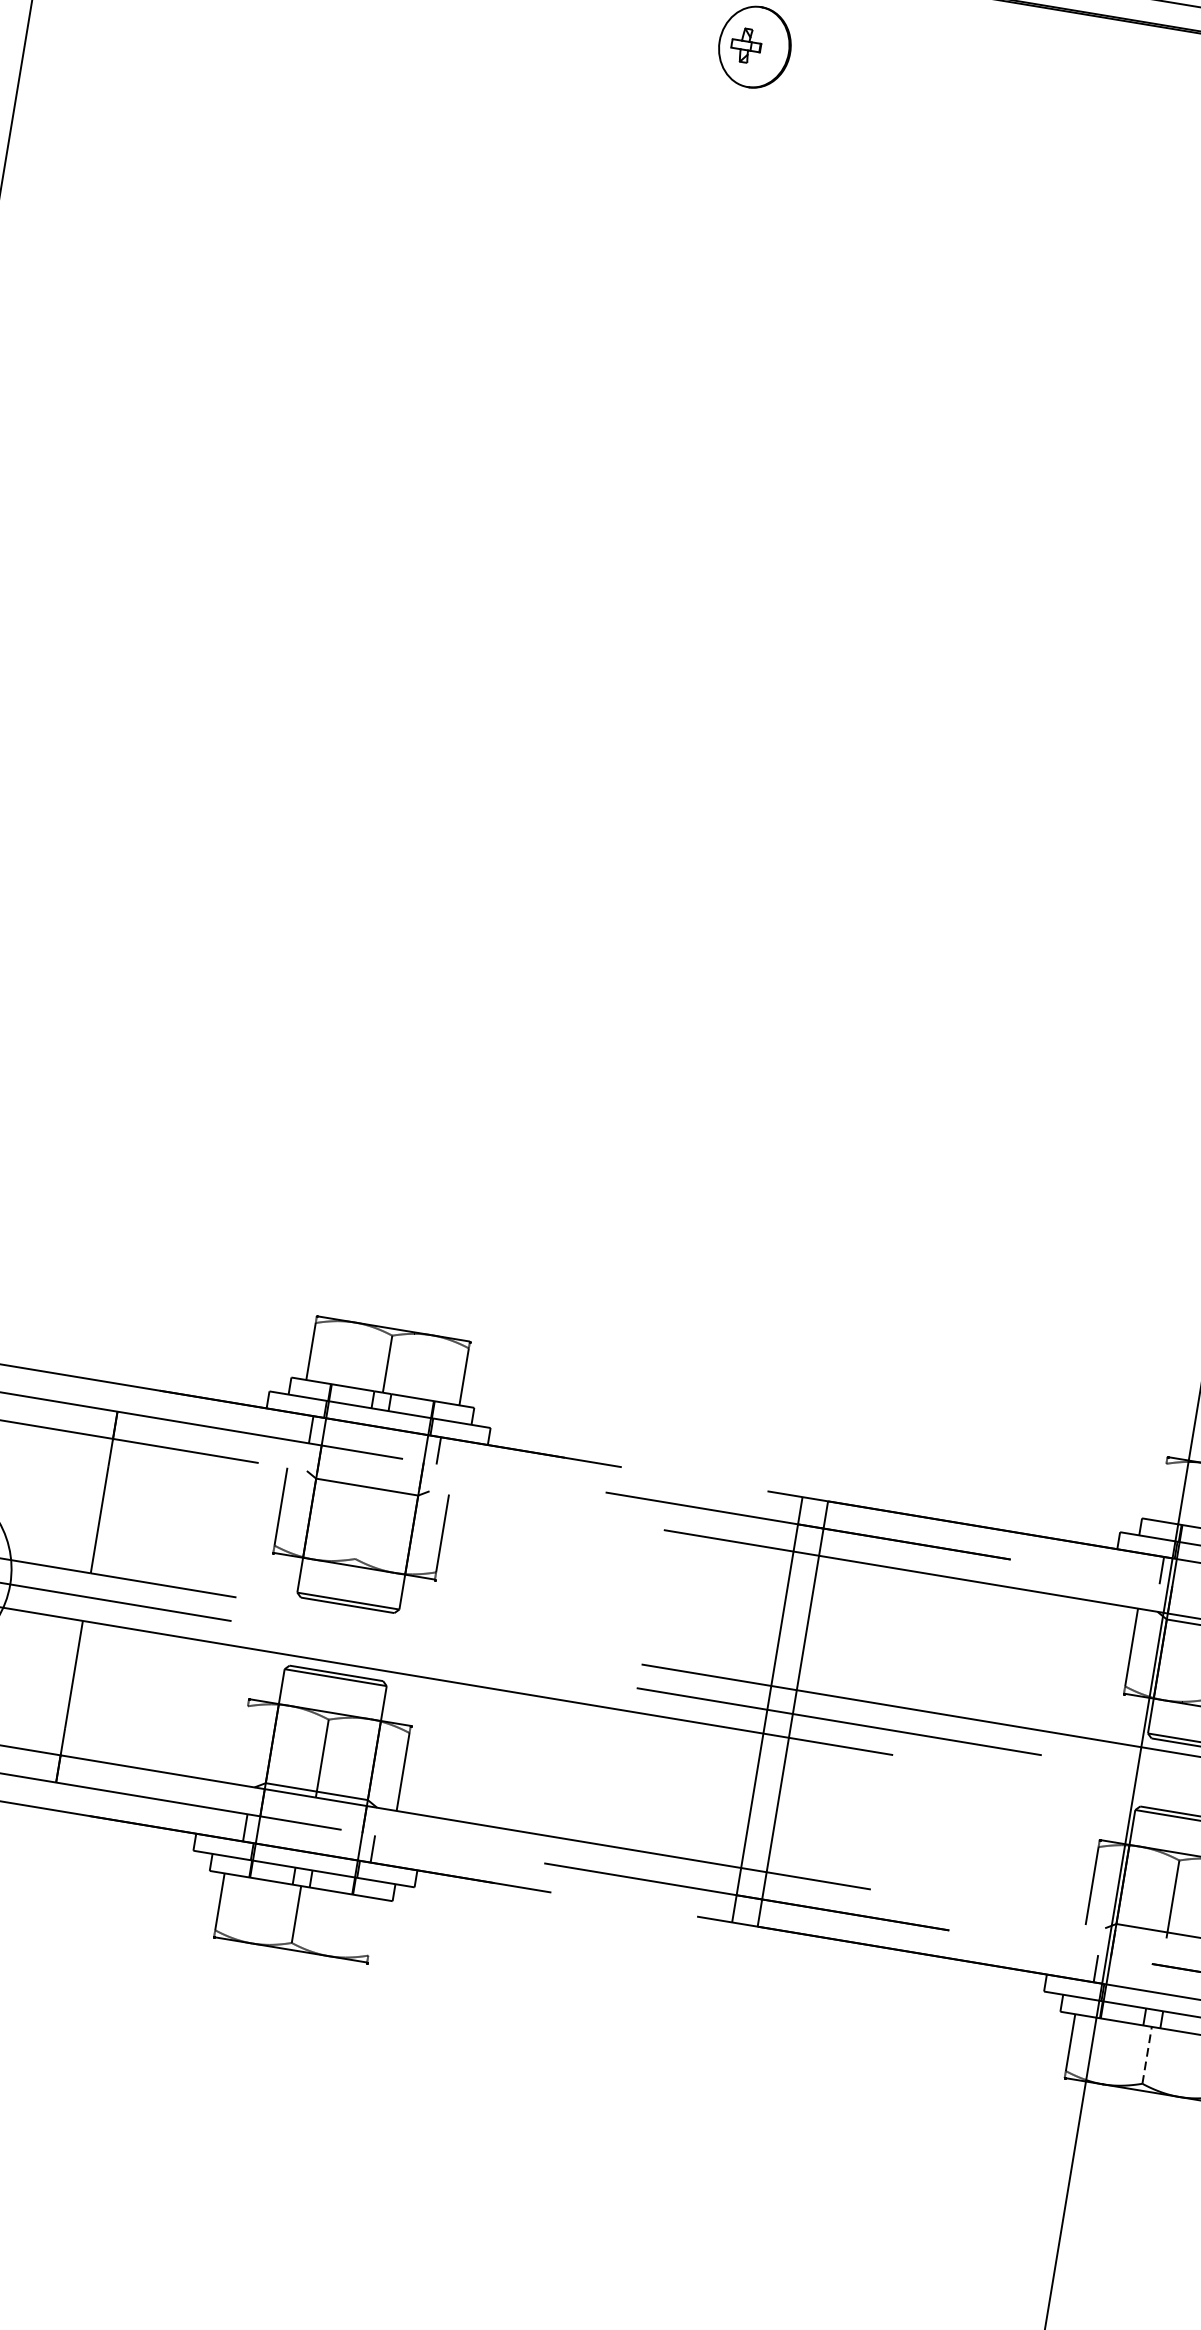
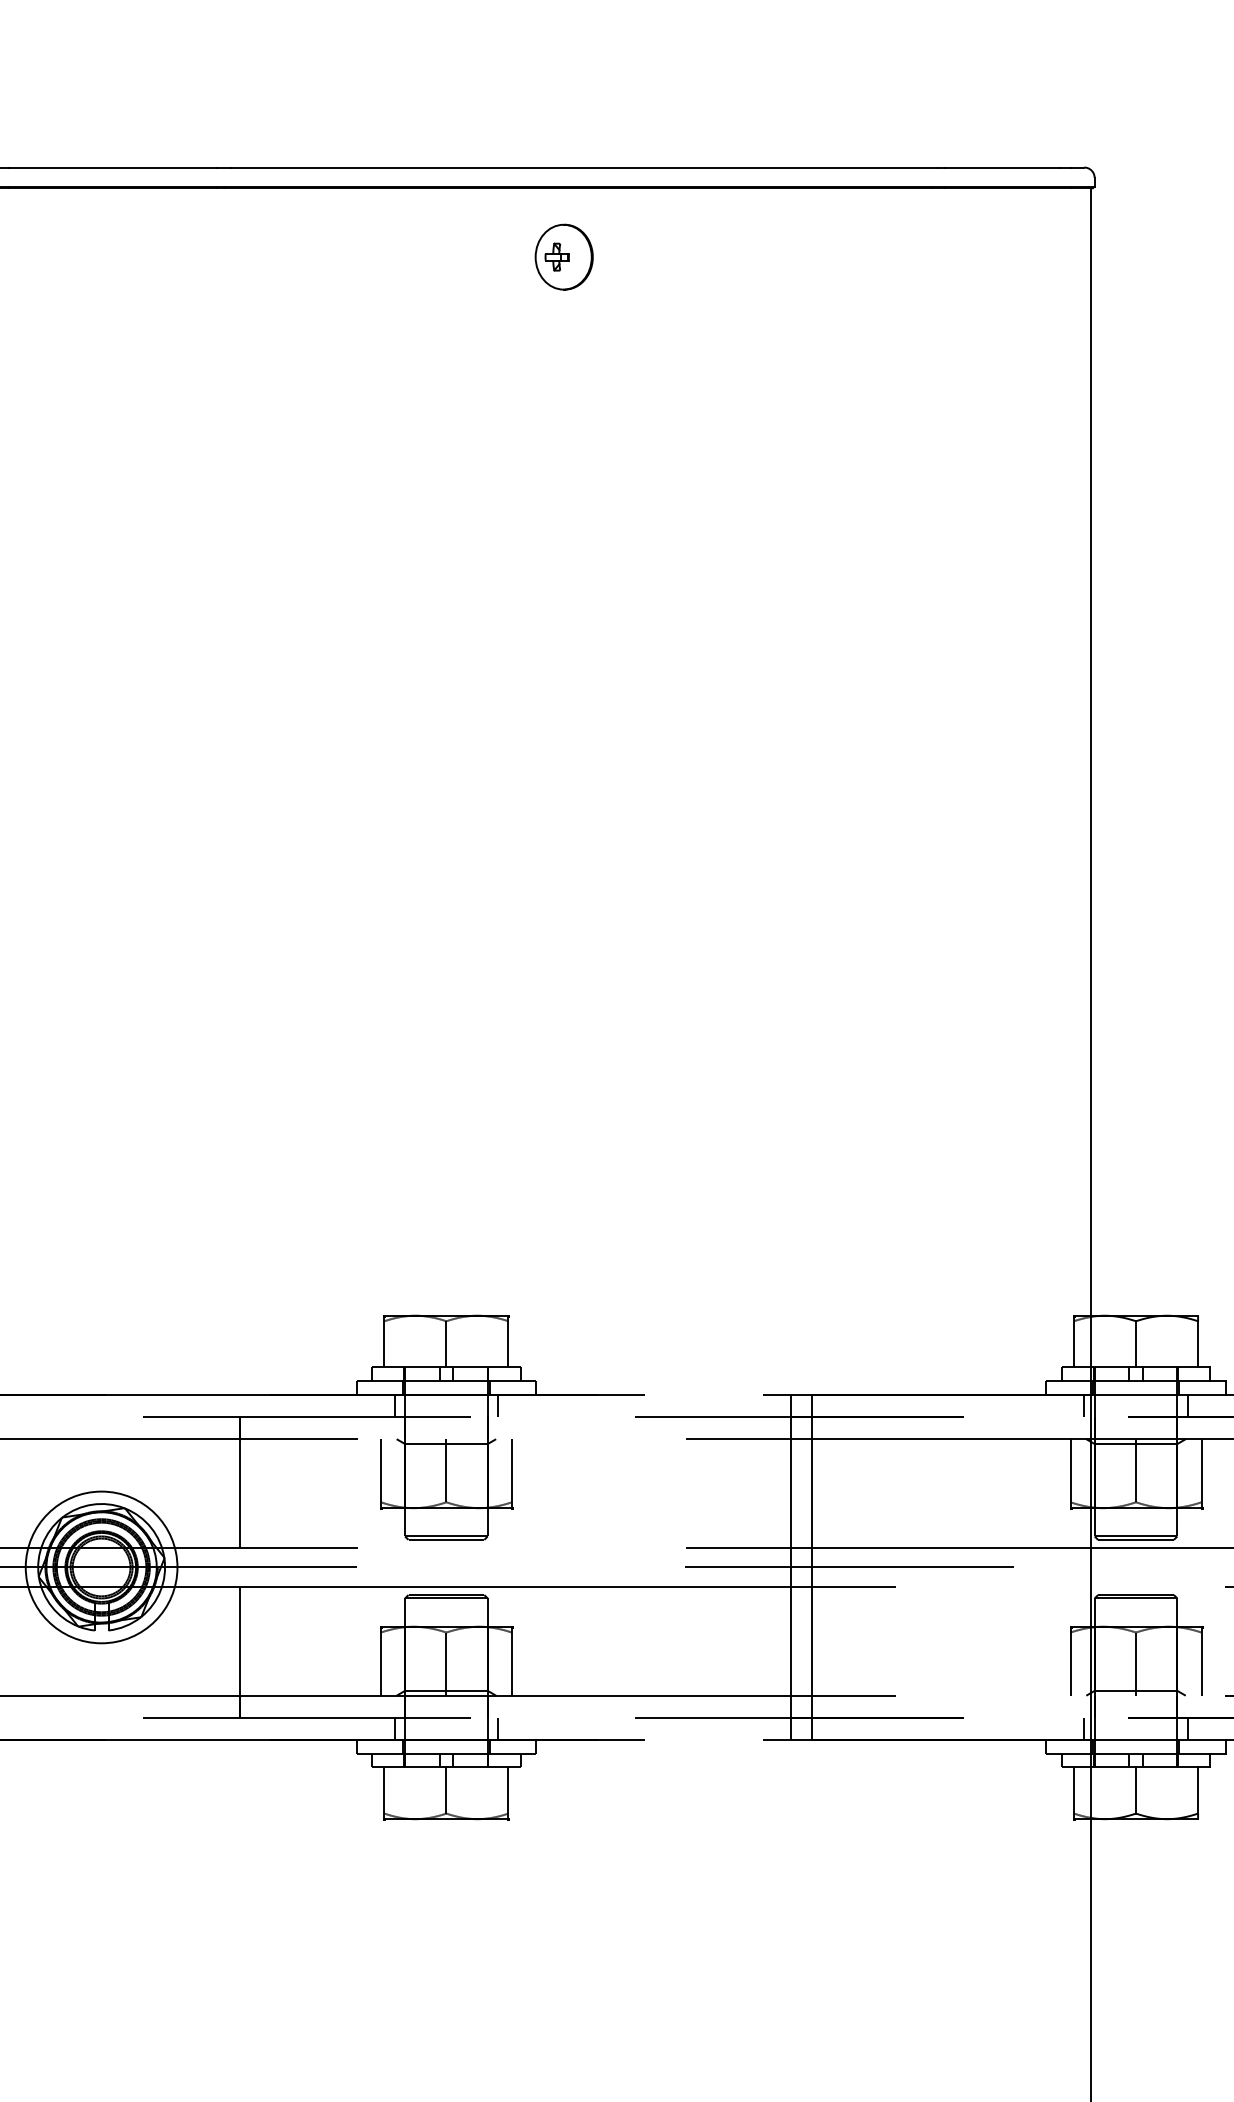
line: (1161, 1492) -> (1073, 1344), added
line: (361, 1519) -> (446, 1470), added
line: (241, 1744) -> (380, 1663), added
line: (373, 1927) -> (508, 1790), added
line: (1147, 2055) -> (1136, 1790), dashed -> solid

